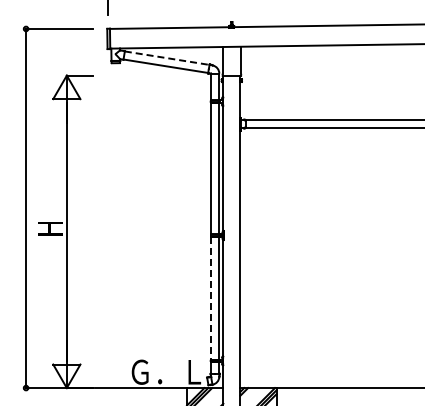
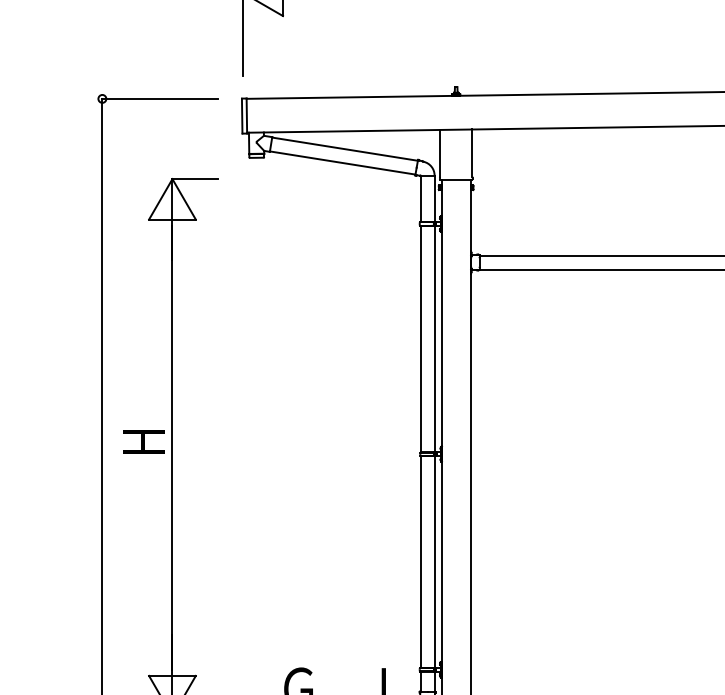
line: (167, 58) -> (345, 149), dashed -> solid
line: (211, 298) -> (421, 562), dashed -> solid

